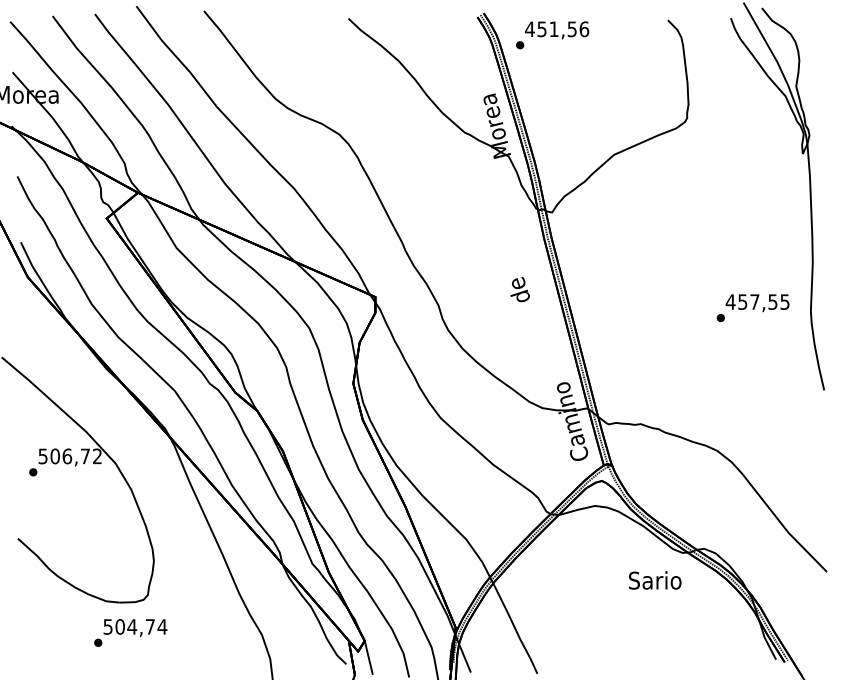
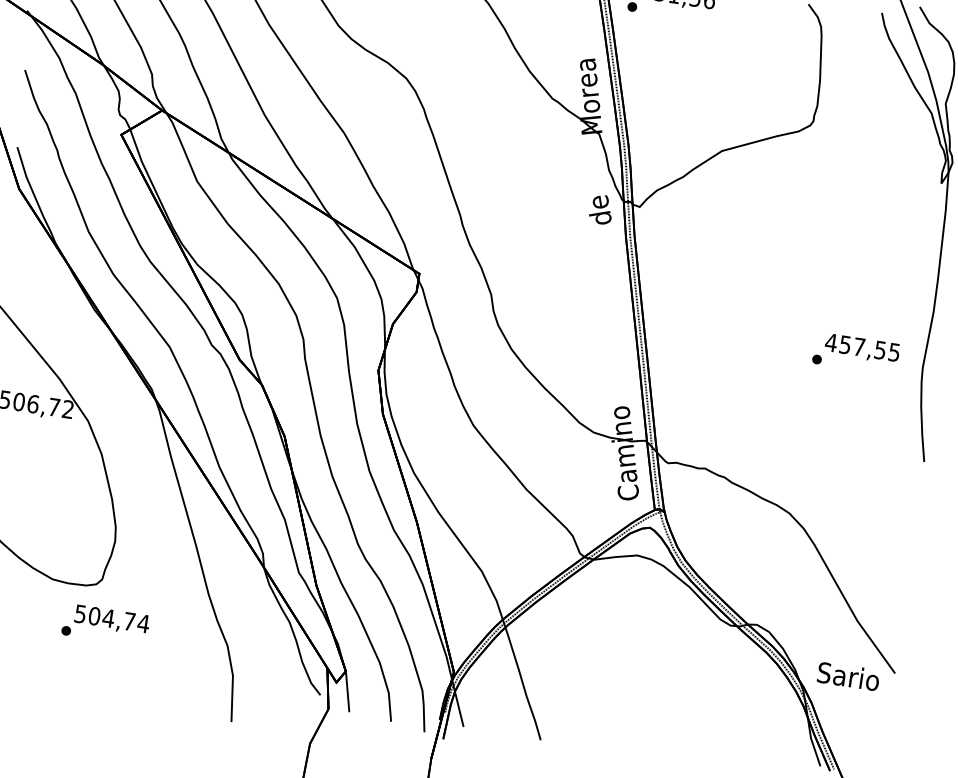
text: (519, 289) -> (600, 209), moved
text: (655, 580) -> (848, 676), moved
text: (130, 632) -> (105, 624), moved

